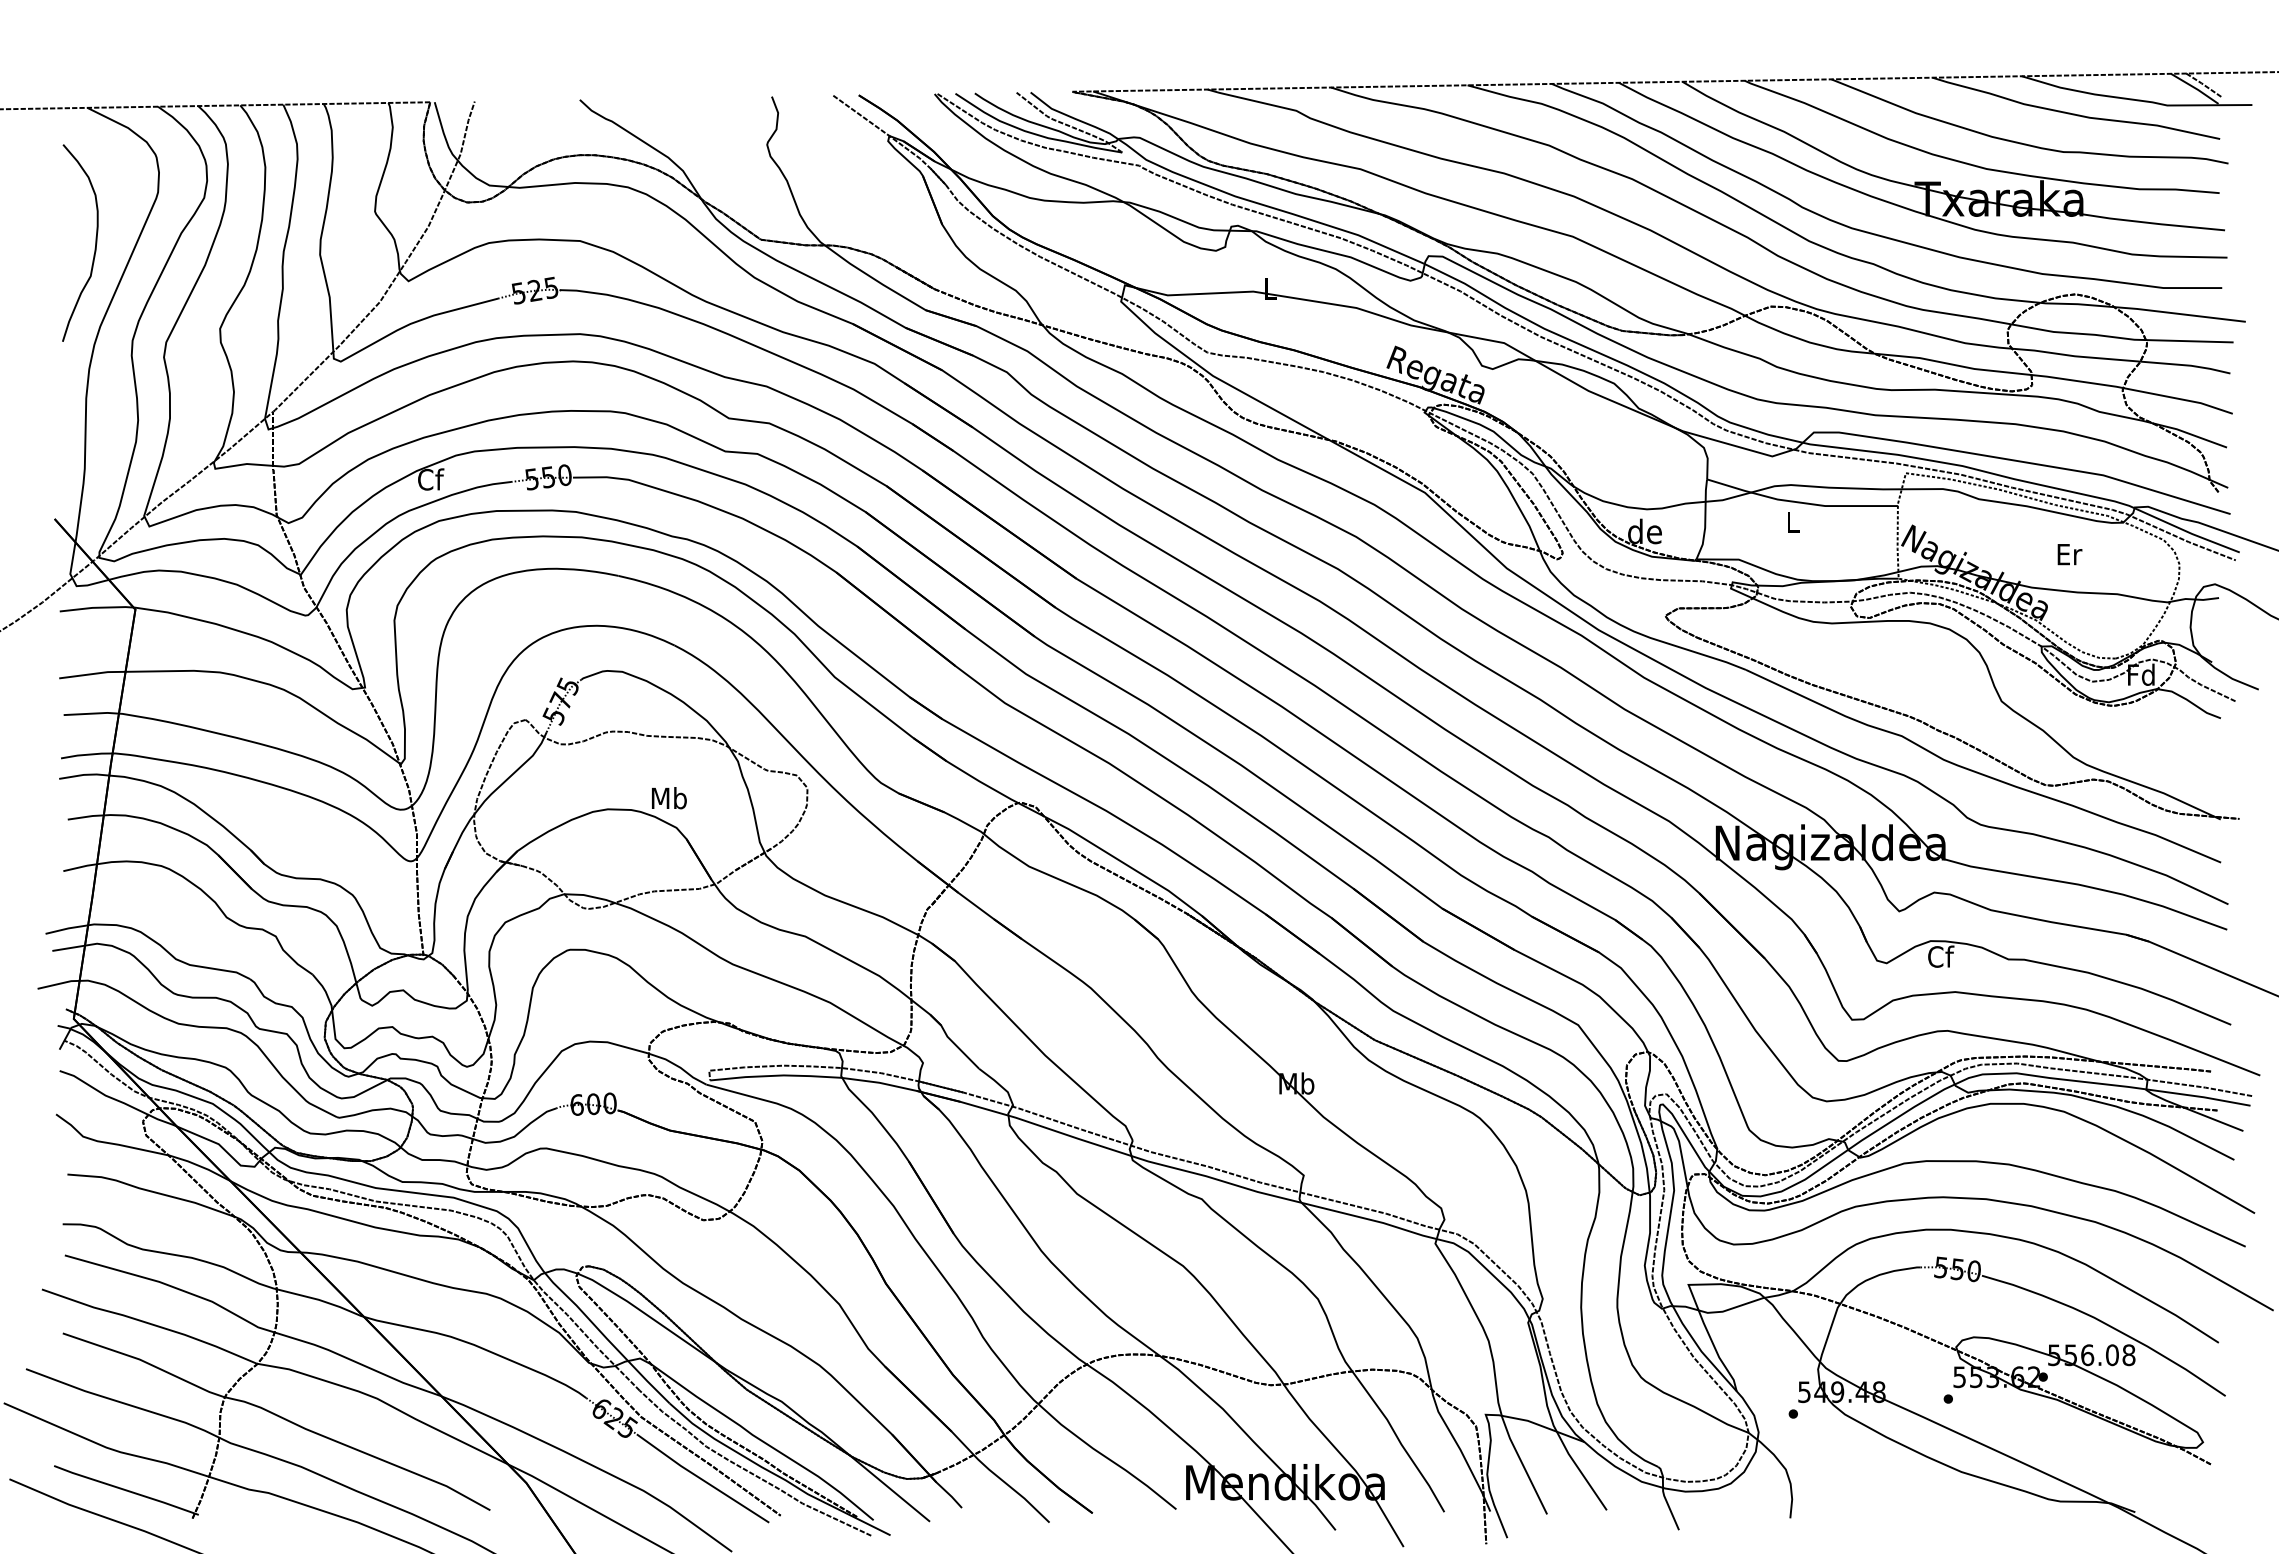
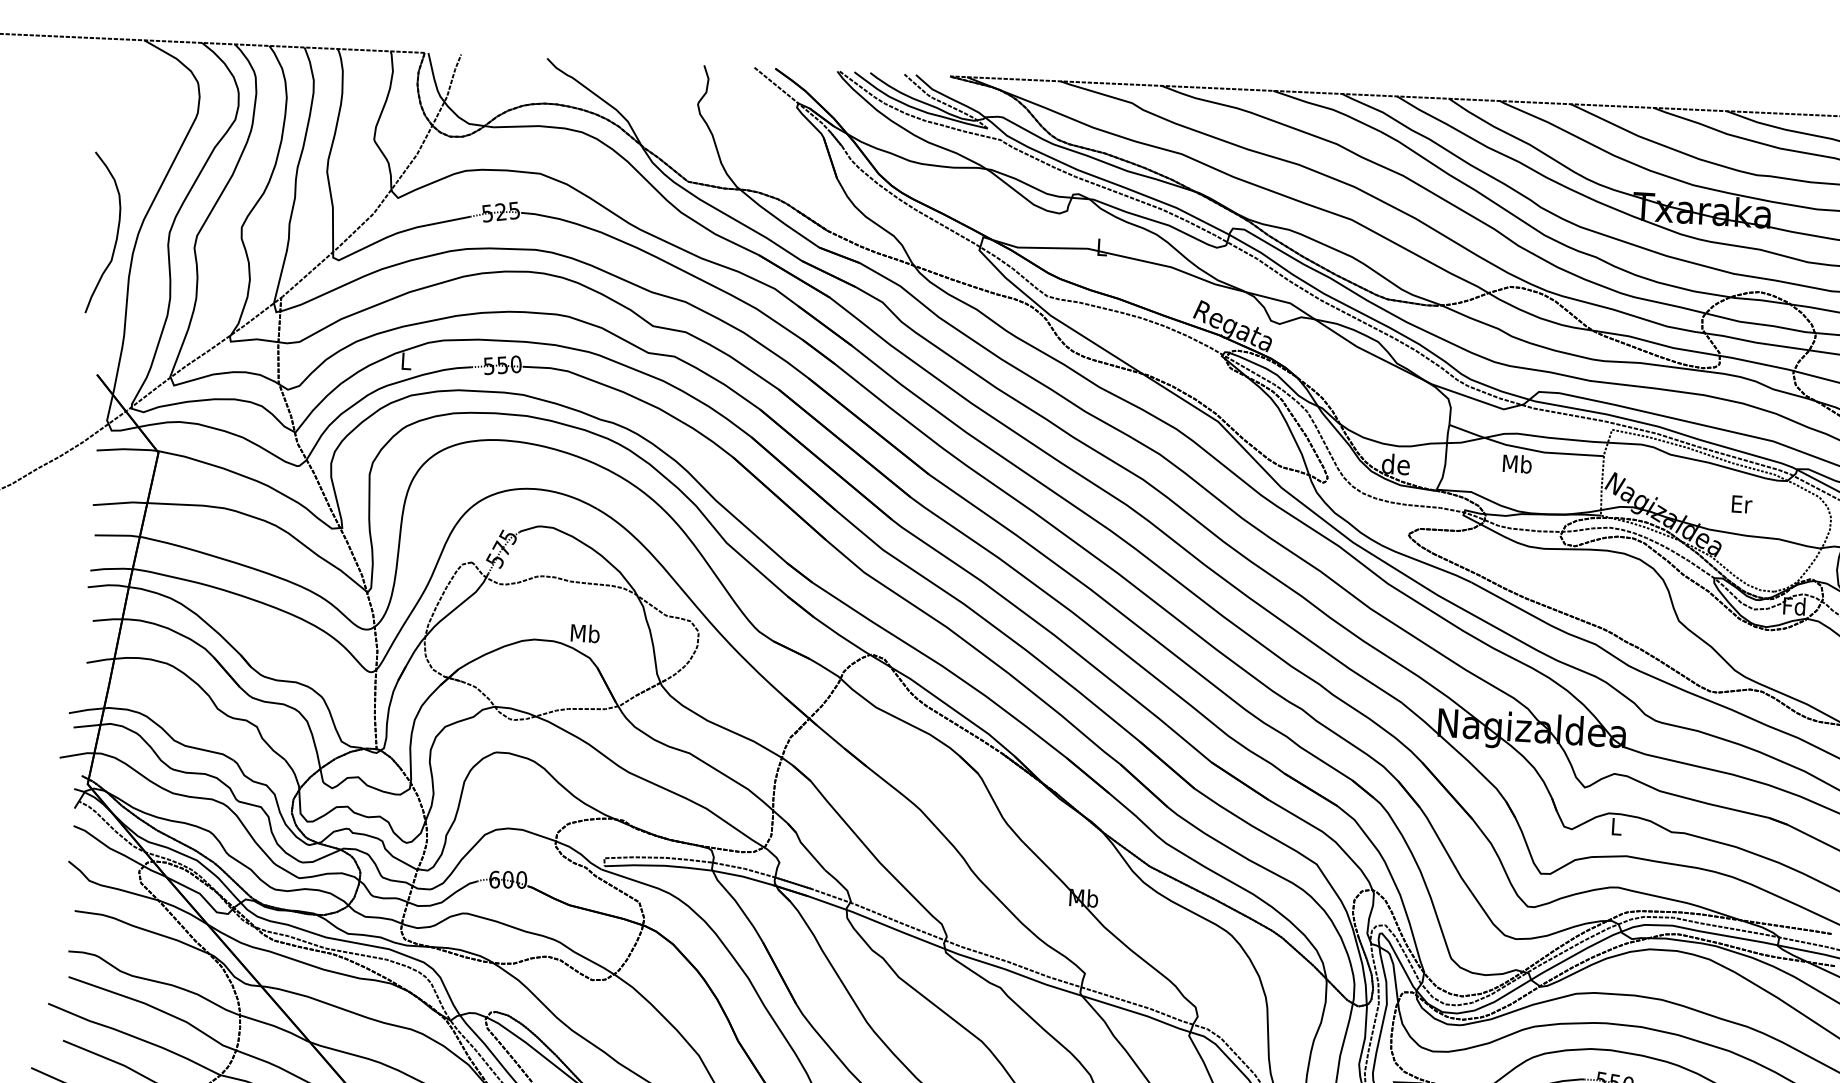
curve: (95, 242) -> (117, 233), moved
text: (431, 479) -> (406, 361), Cf -> L
text: (1792, 521) -> (1517, 463), L -> Mb
text: (1941, 956) -> (1617, 826), Cf -> L

